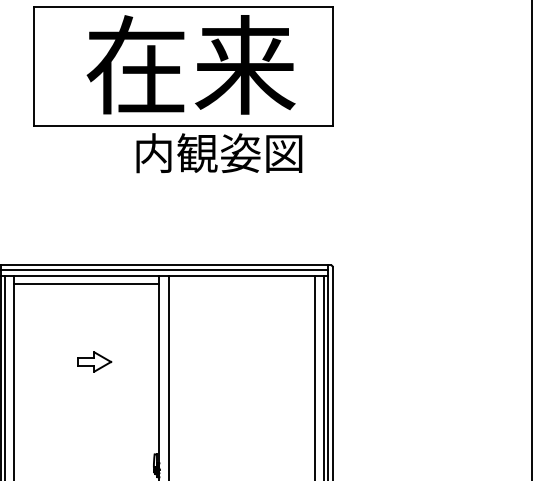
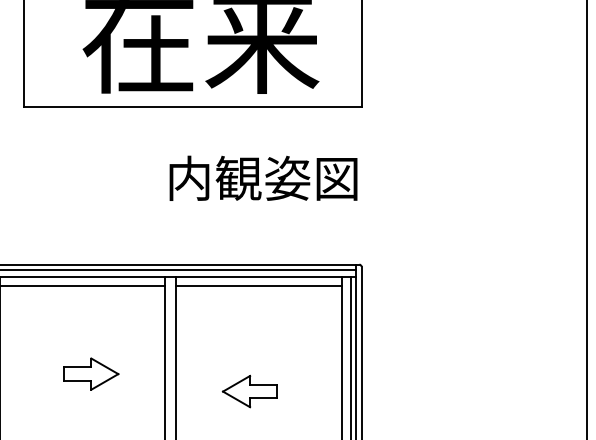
text: (219, 153) -> (263, 178), moved
line: (242, 284) -> (259, 286), added
part: (94, 361) -> (91, 373), size x1.43
part: (233, 377) -> (248, 391), added

